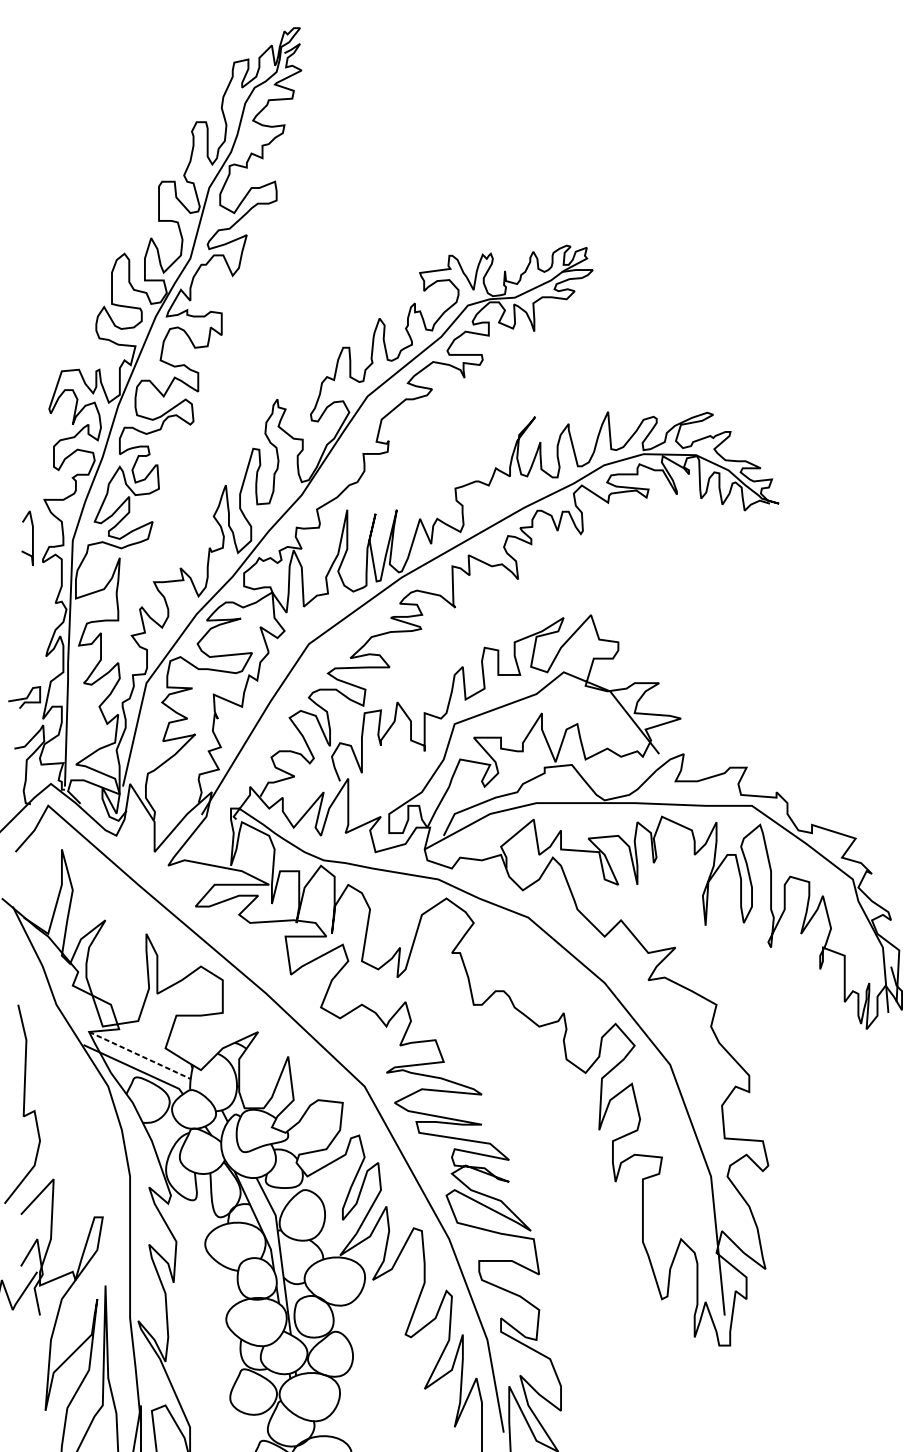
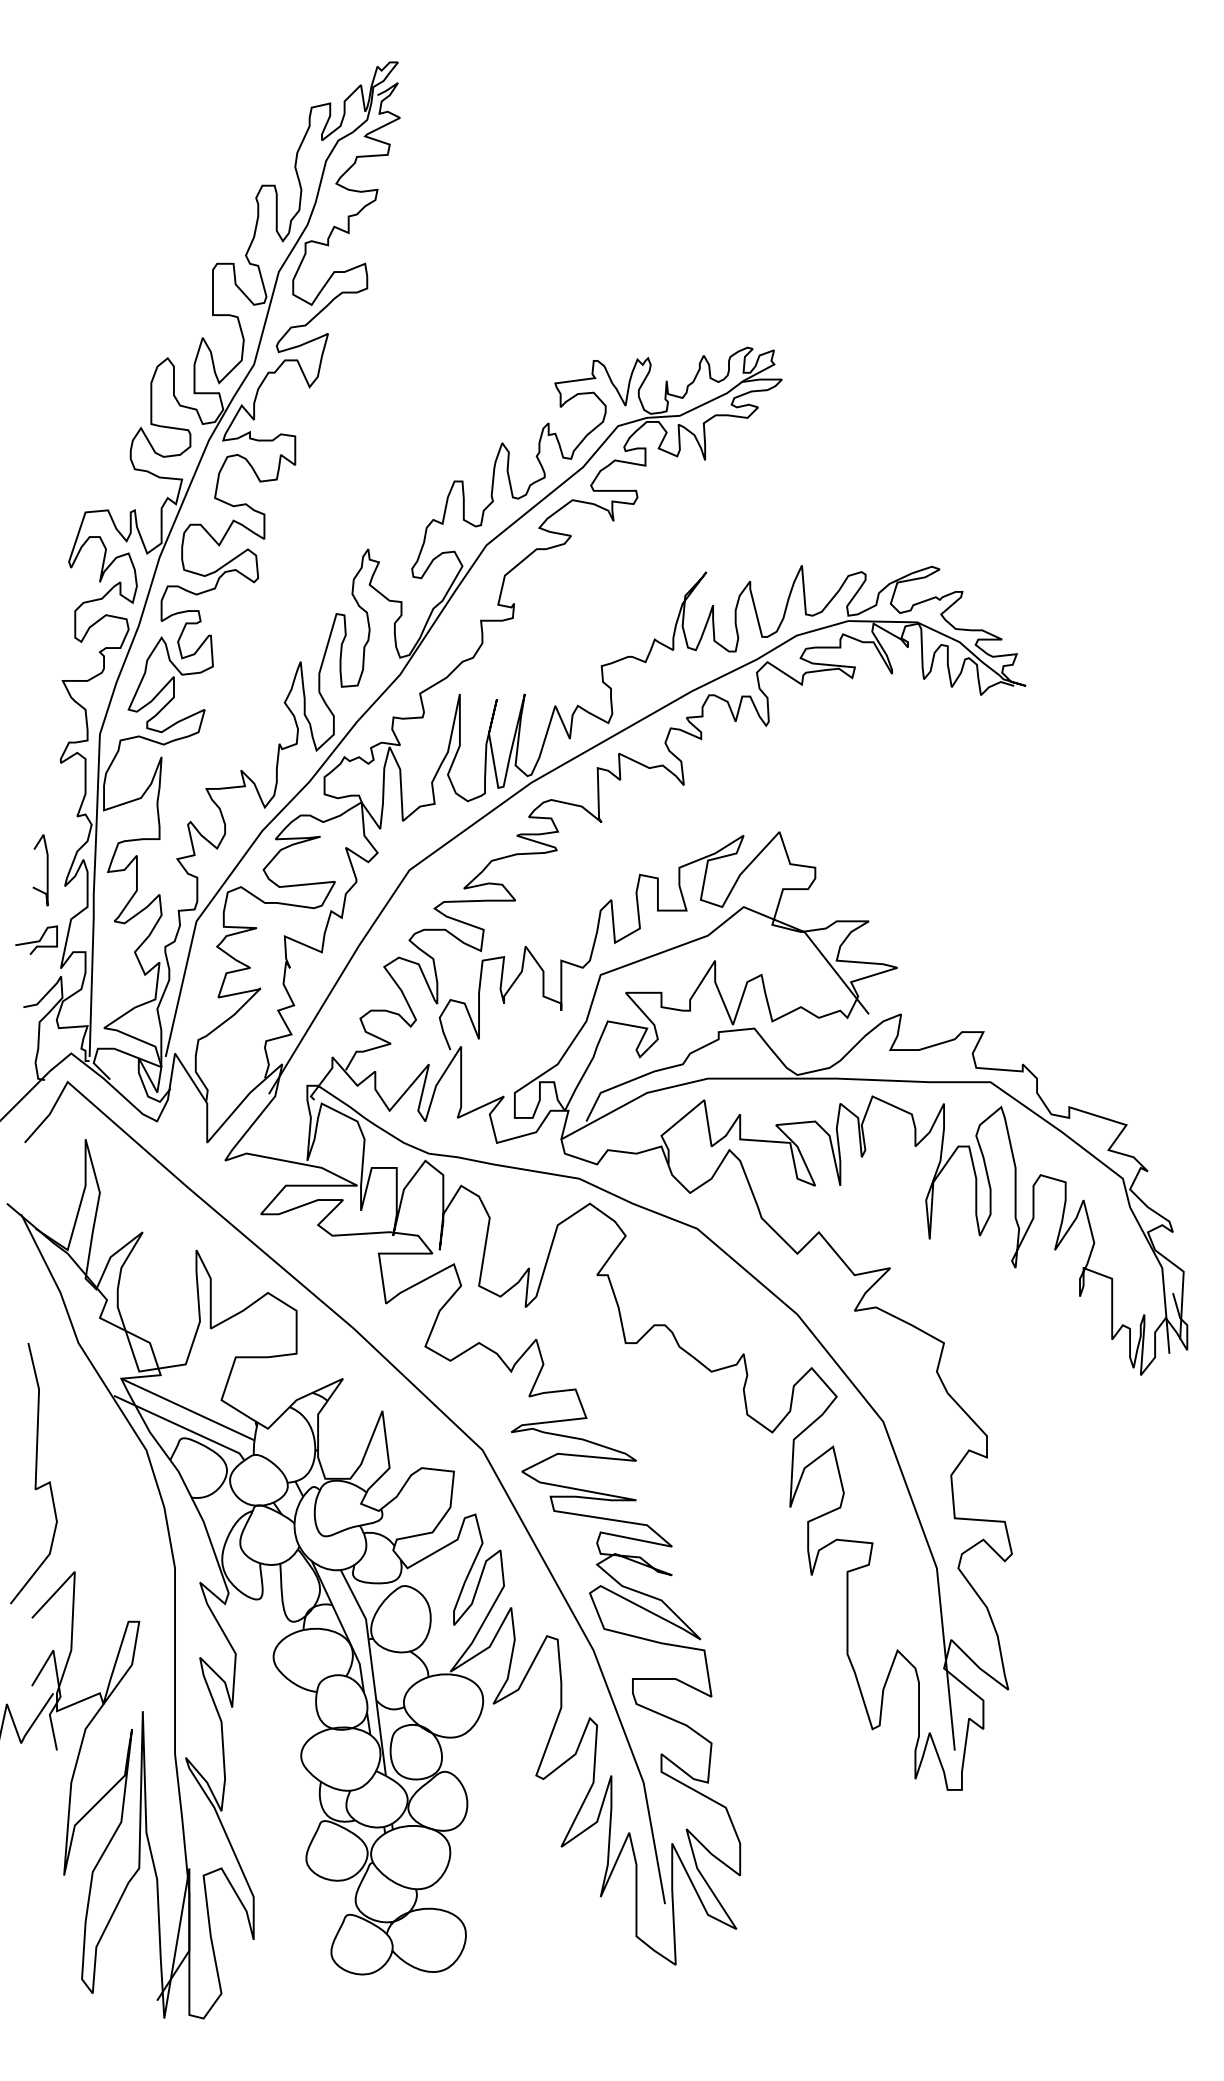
curve: (32, 538) -> (46, 870), moved
line: (140, 1055) -> (188, 1409), dashed -> solid

